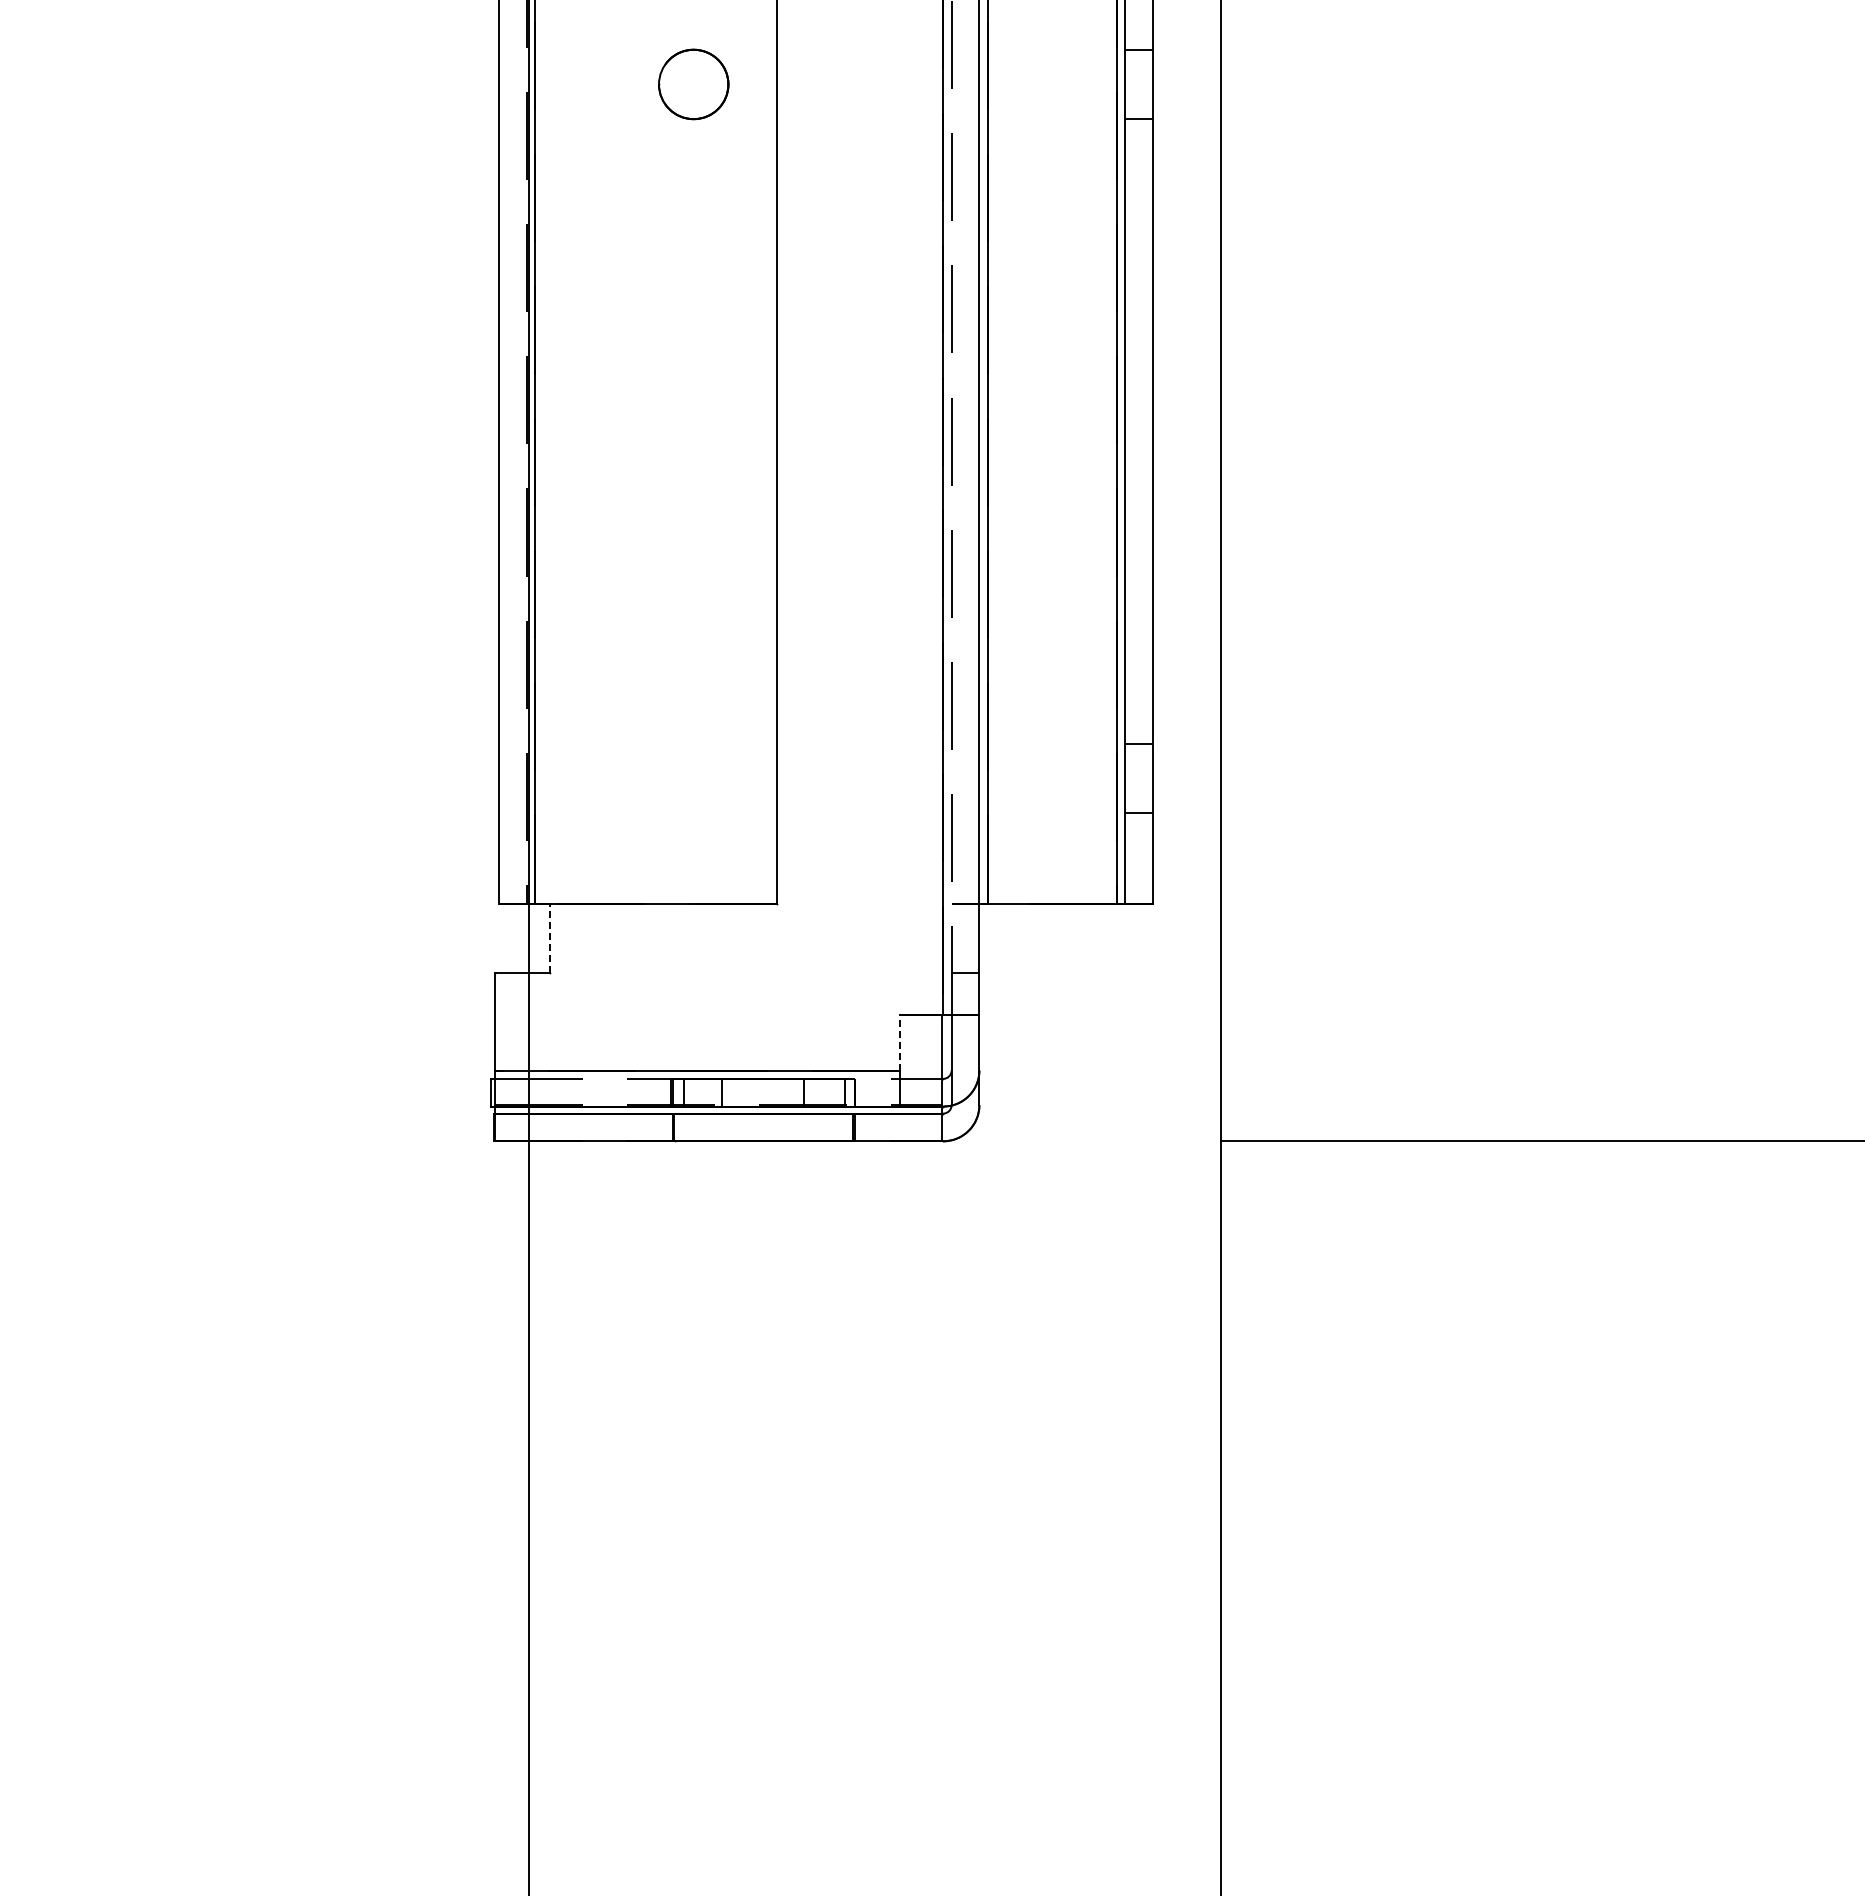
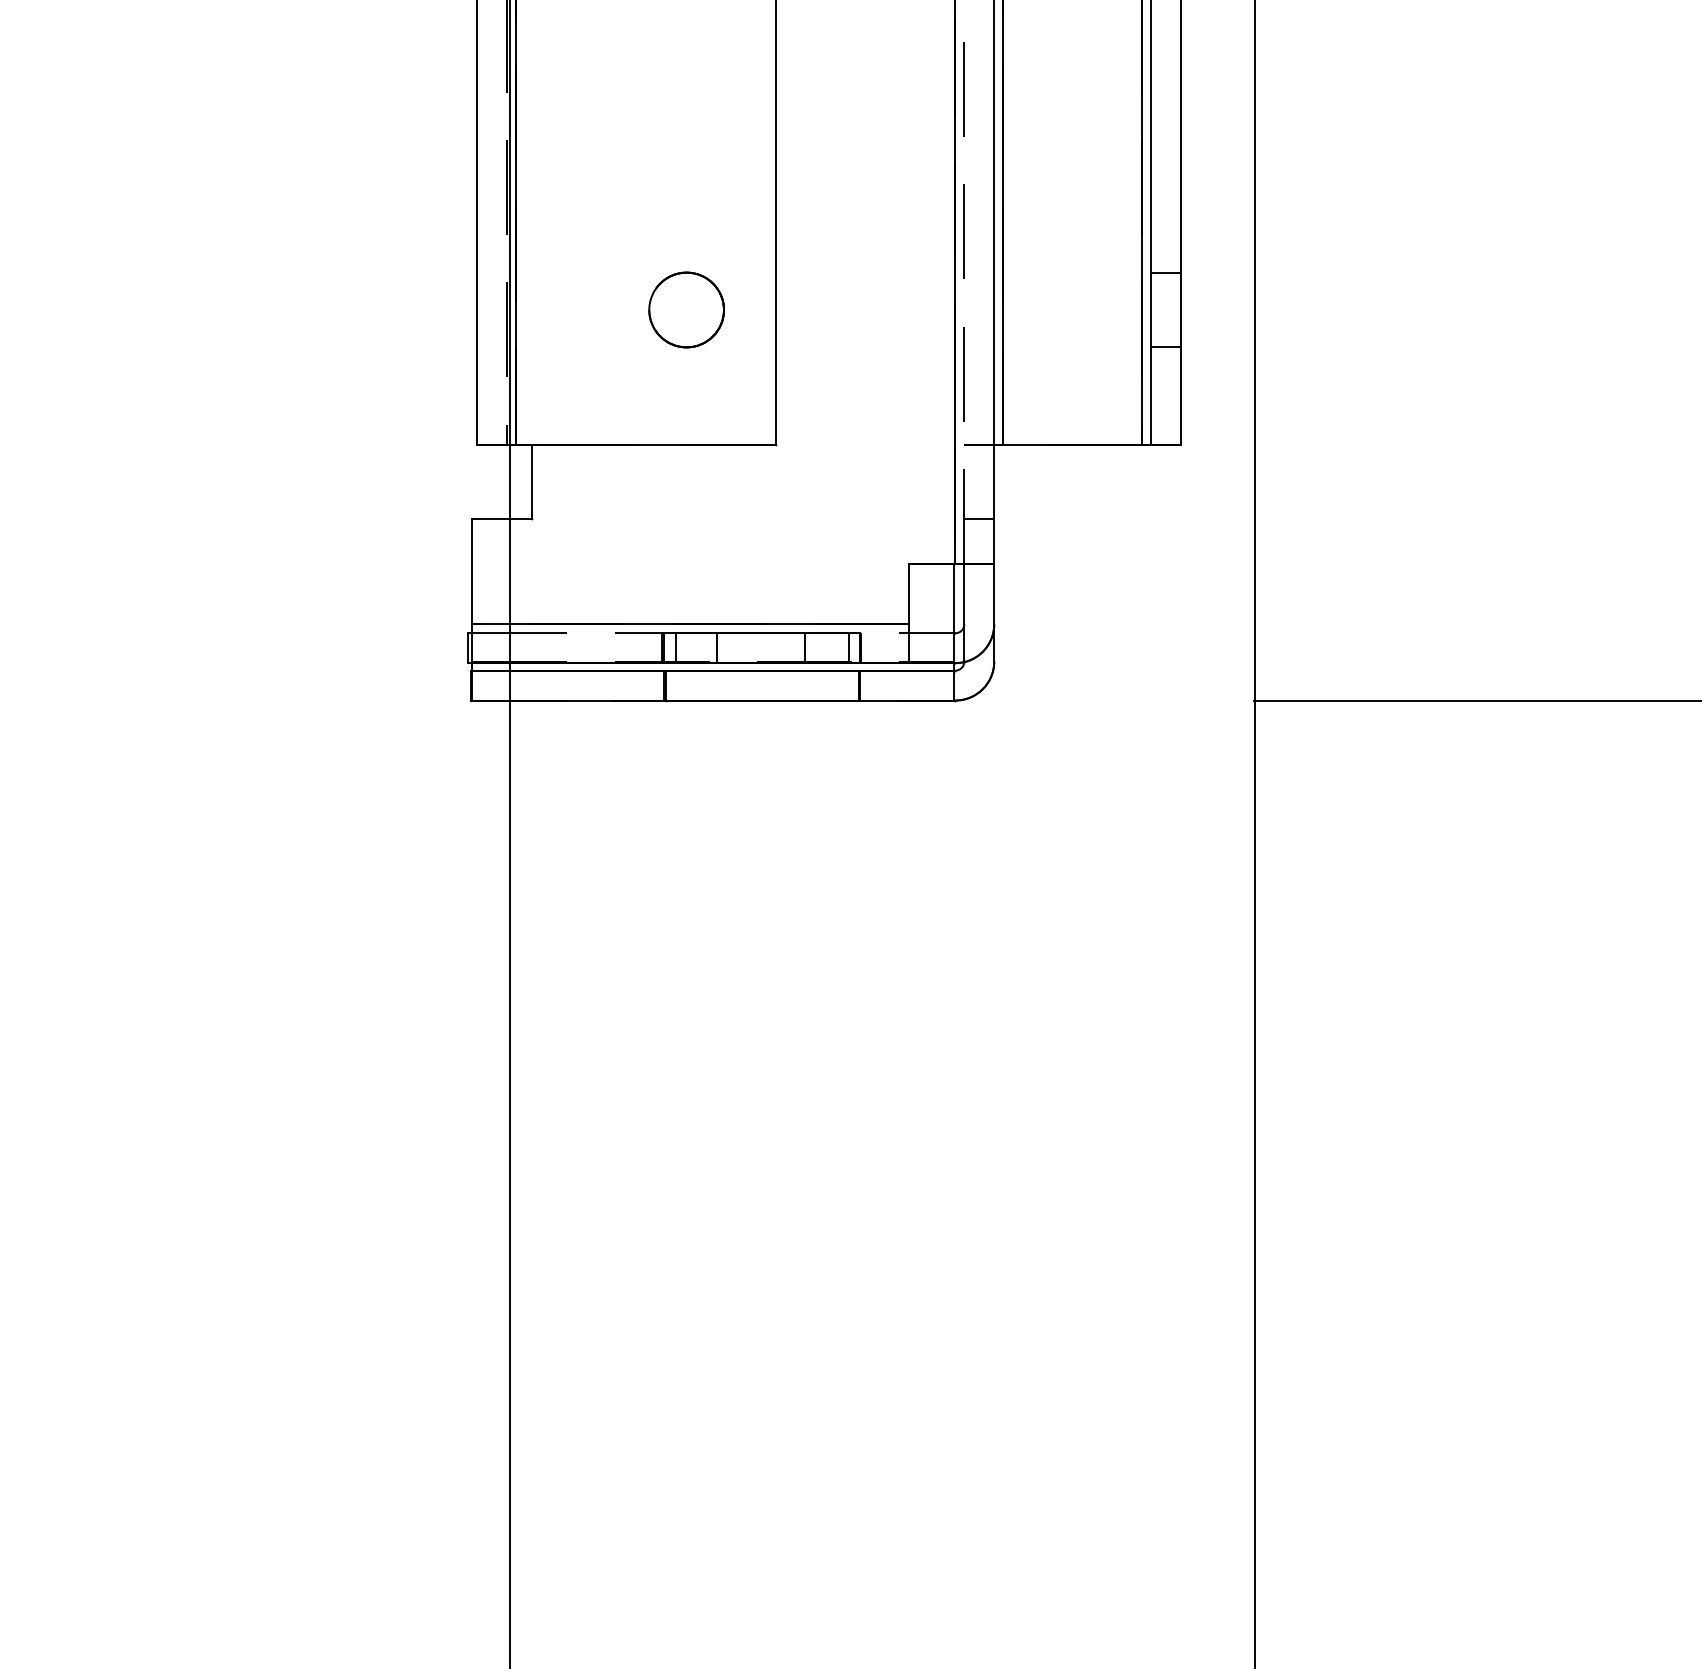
part: (693, 778) -> (686, 309), added
line: (550, 938) -> (532, 482), dashed -> solid
line: (900, 1042) -> (909, 594), dashed -> solid

